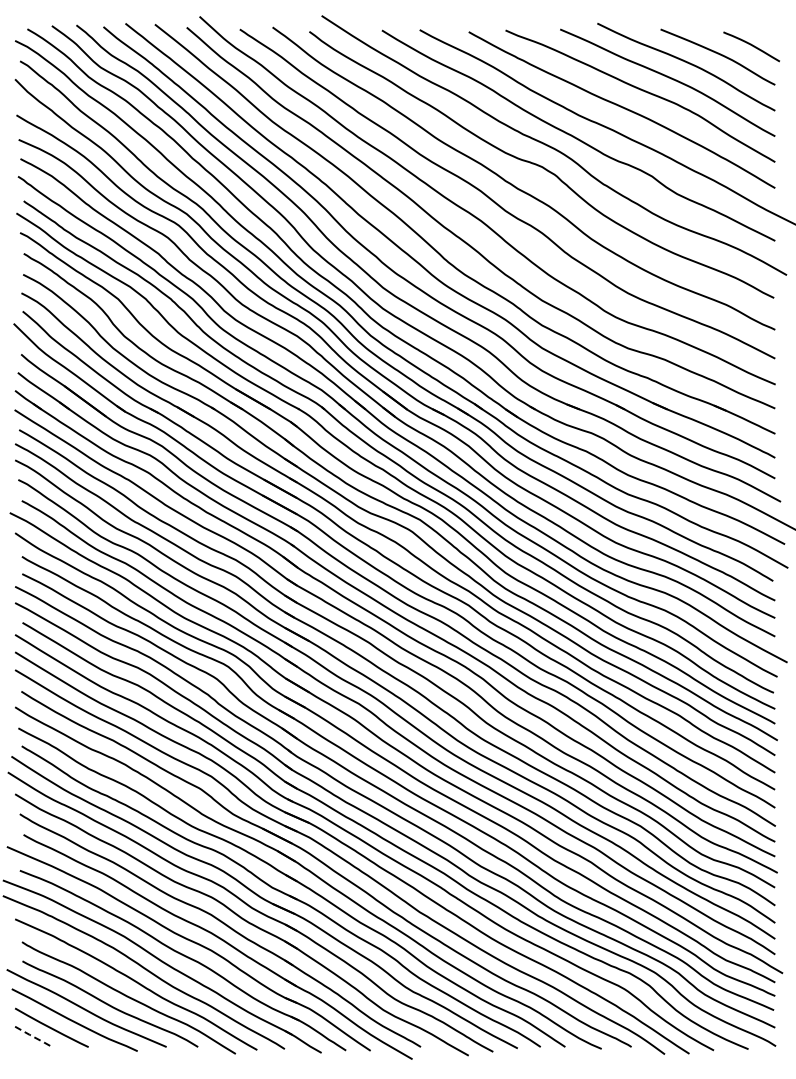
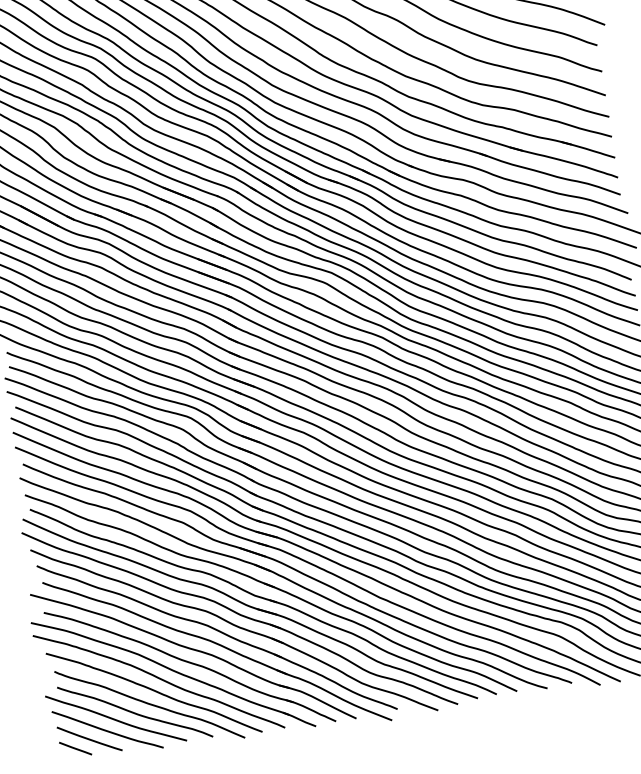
line: (33, 1037) -> (75, 749), dashed -> solid

